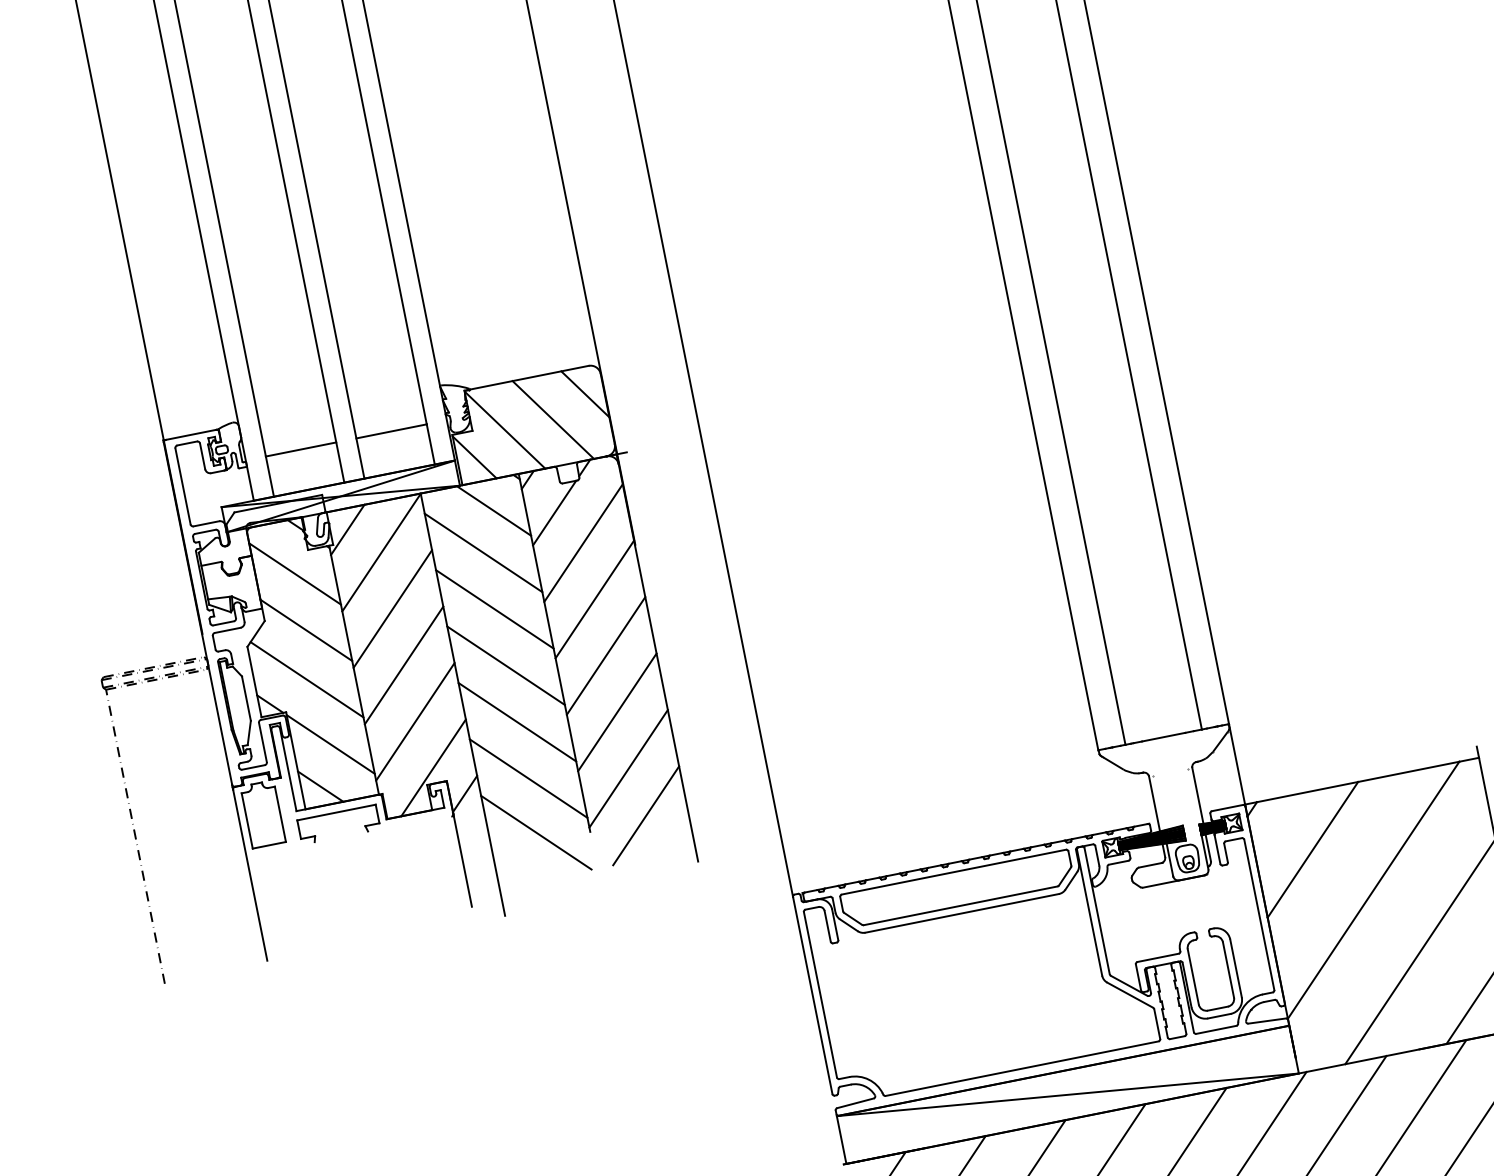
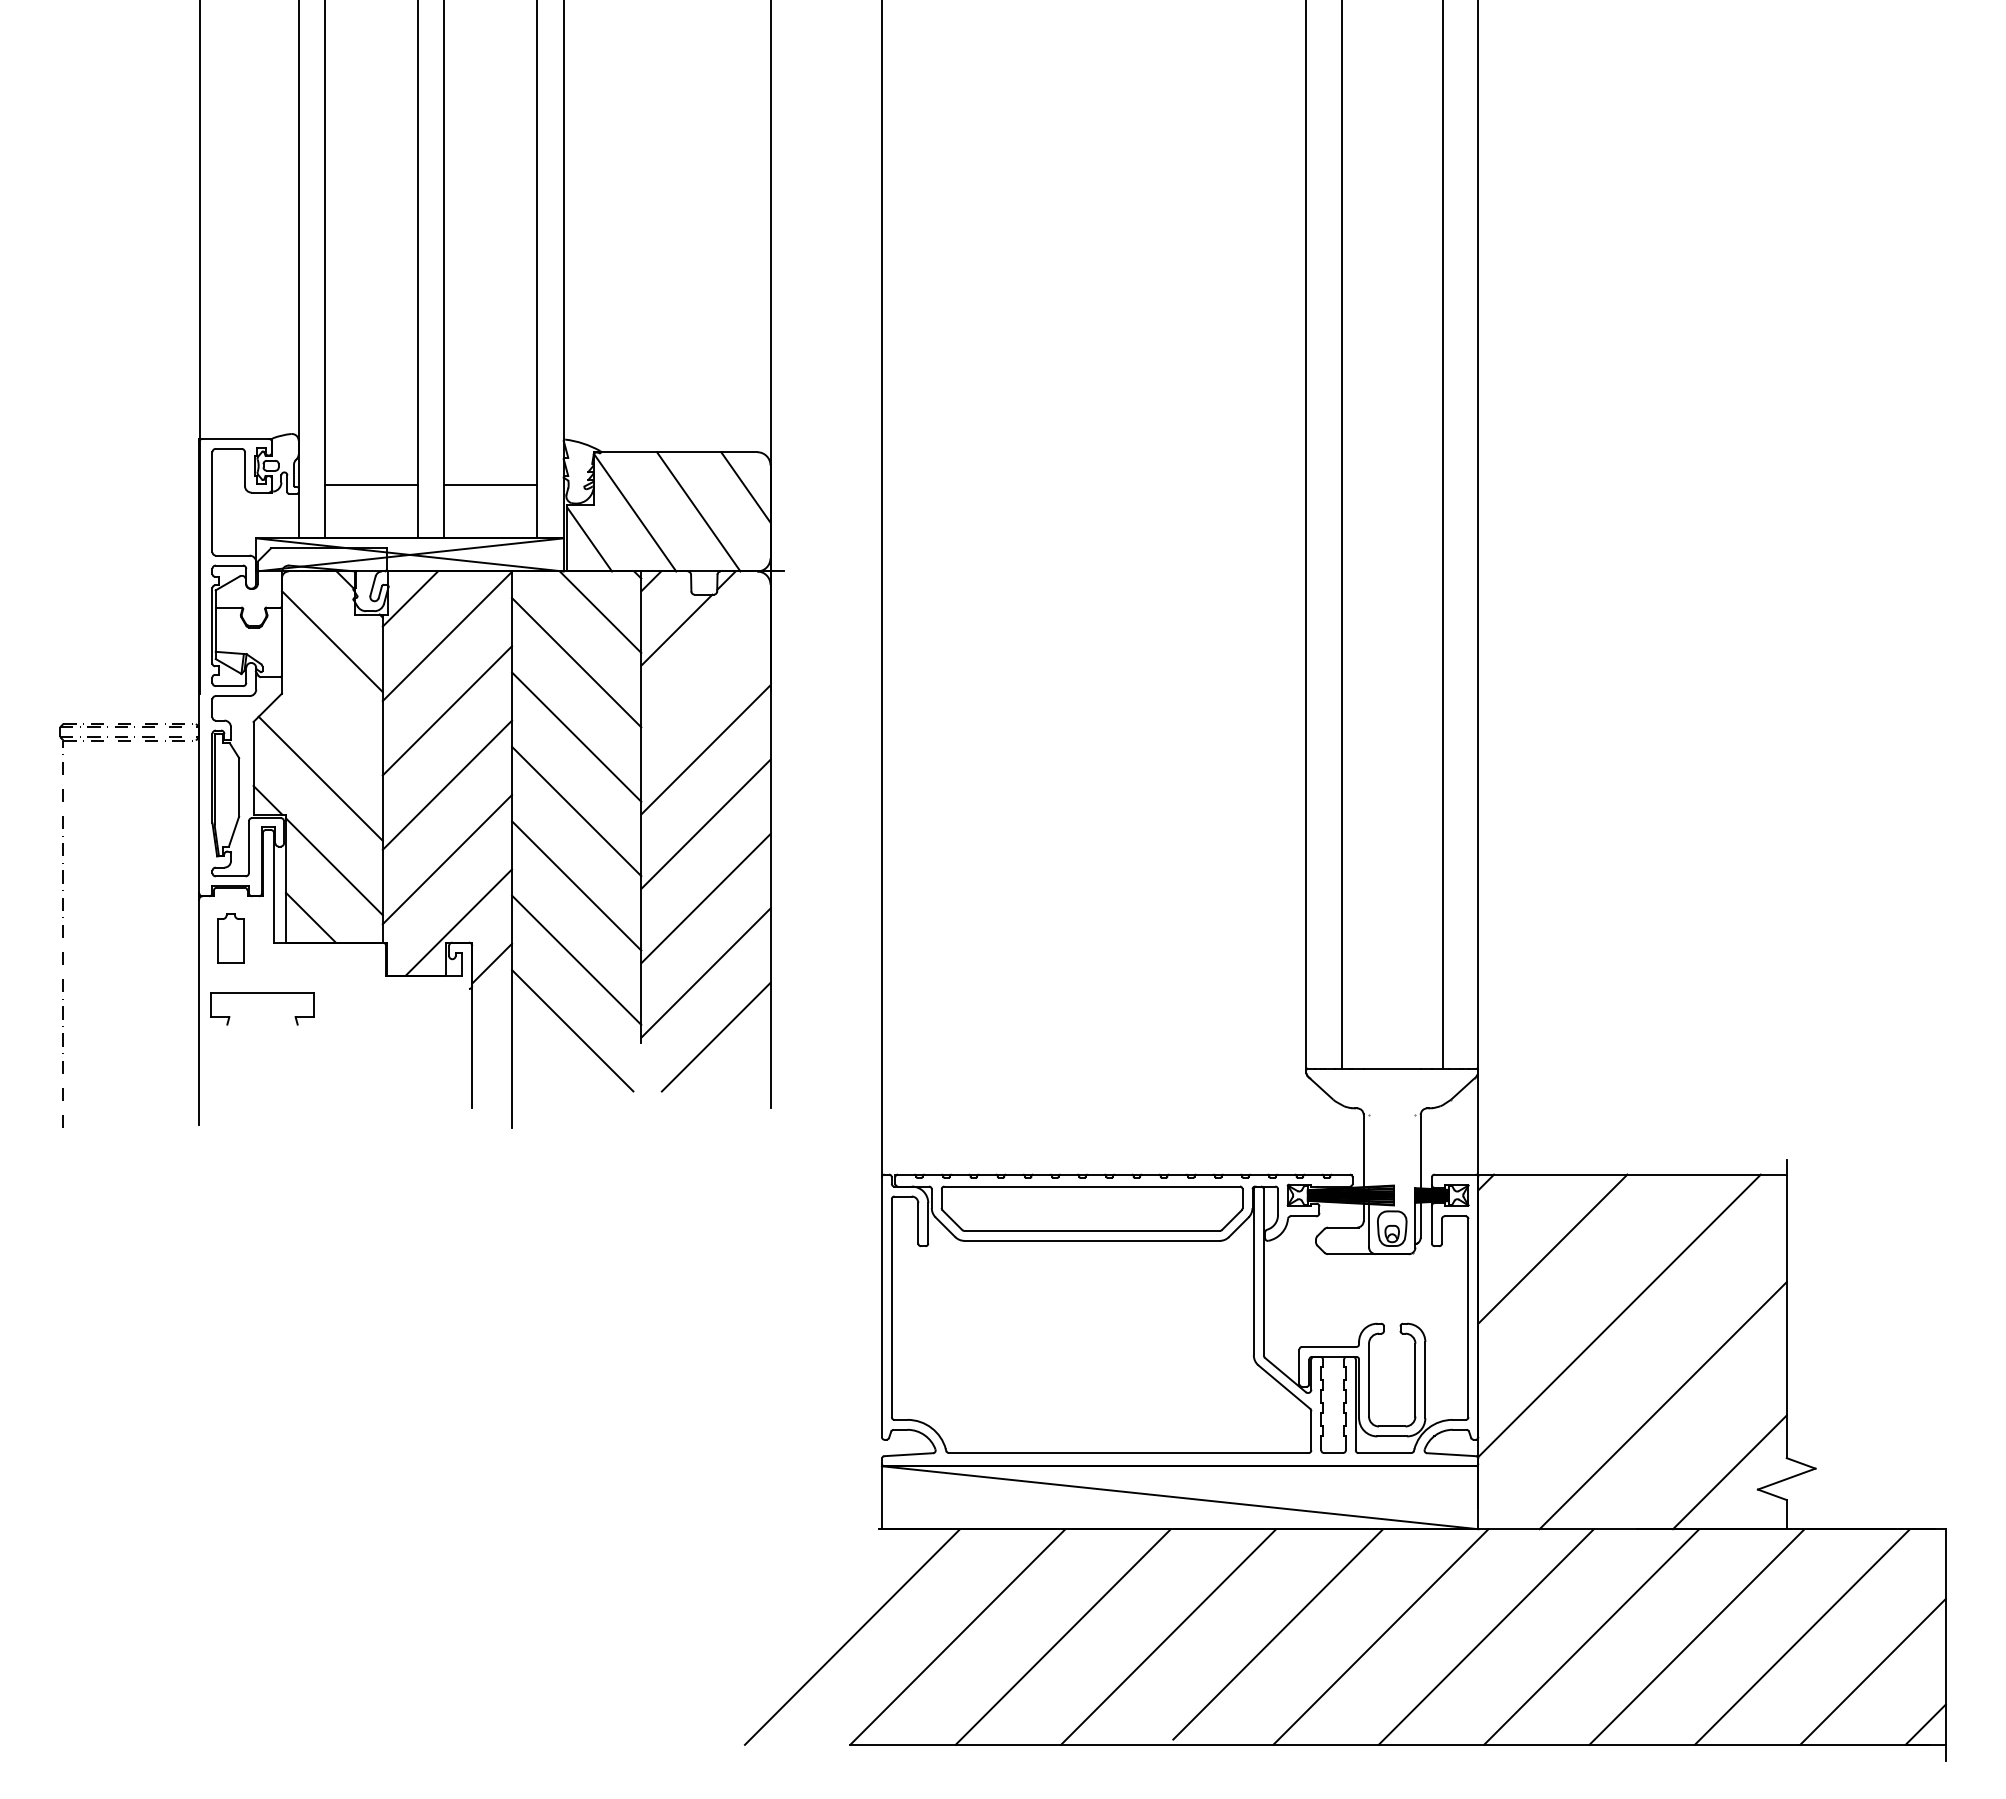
line: (583, 543) -> (705, 675), removed
line: (306, 629) -> (332, 715), removed
part: (336, 813) -> (262, 993), moved
part: (262, 814) -> (230, 938), size x0.6

